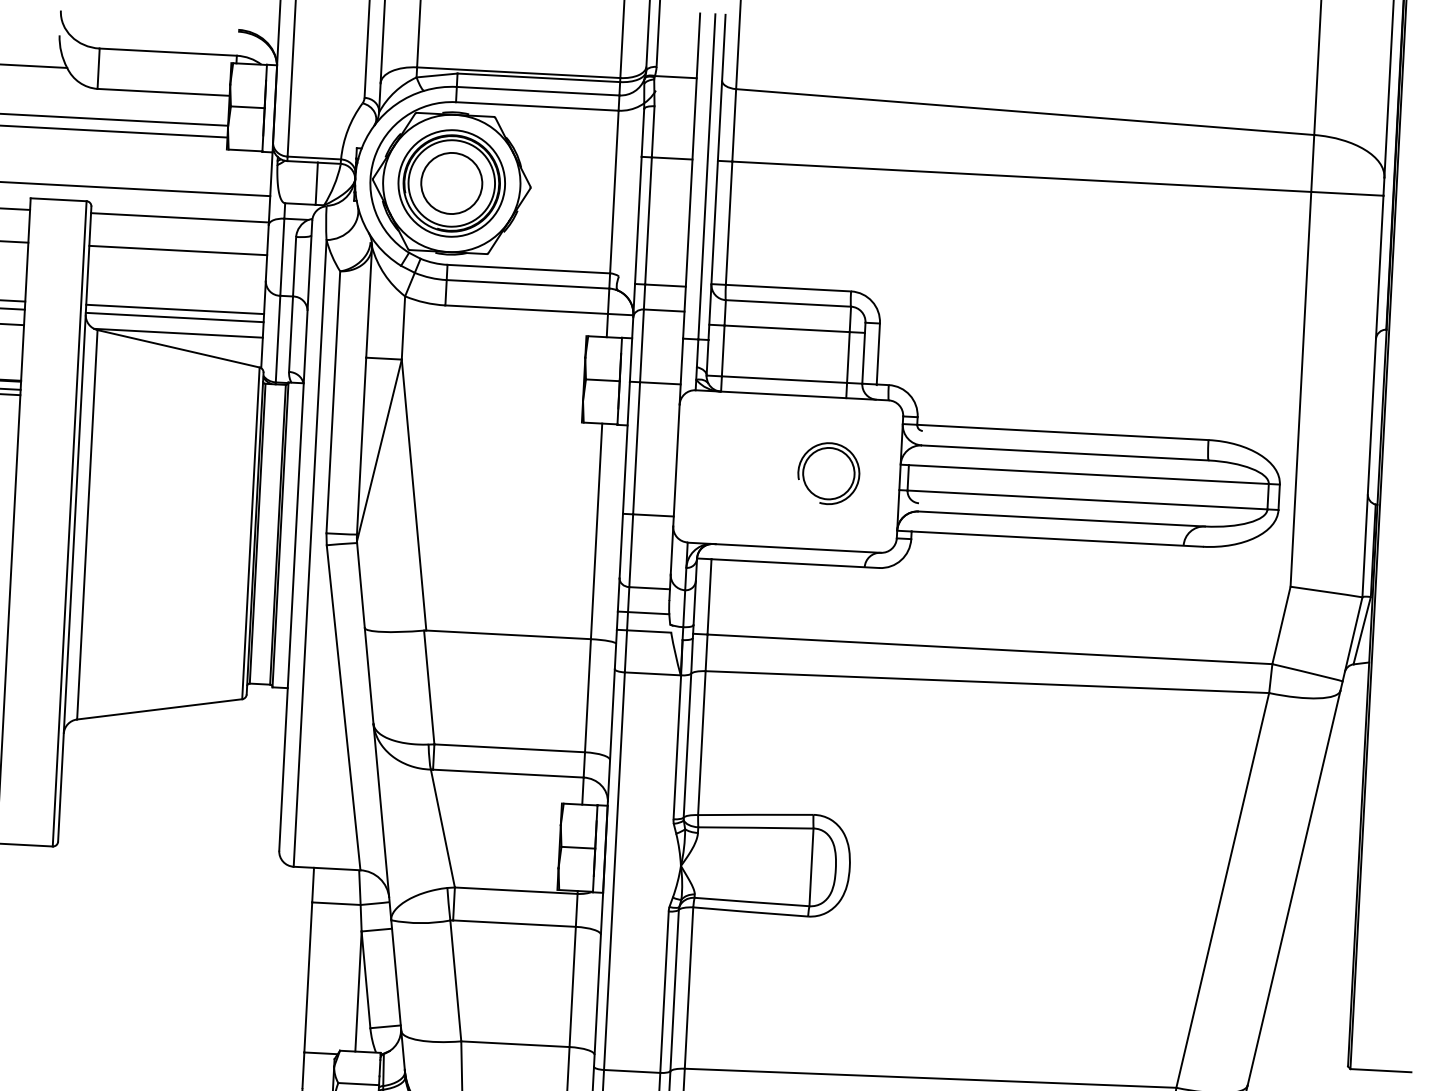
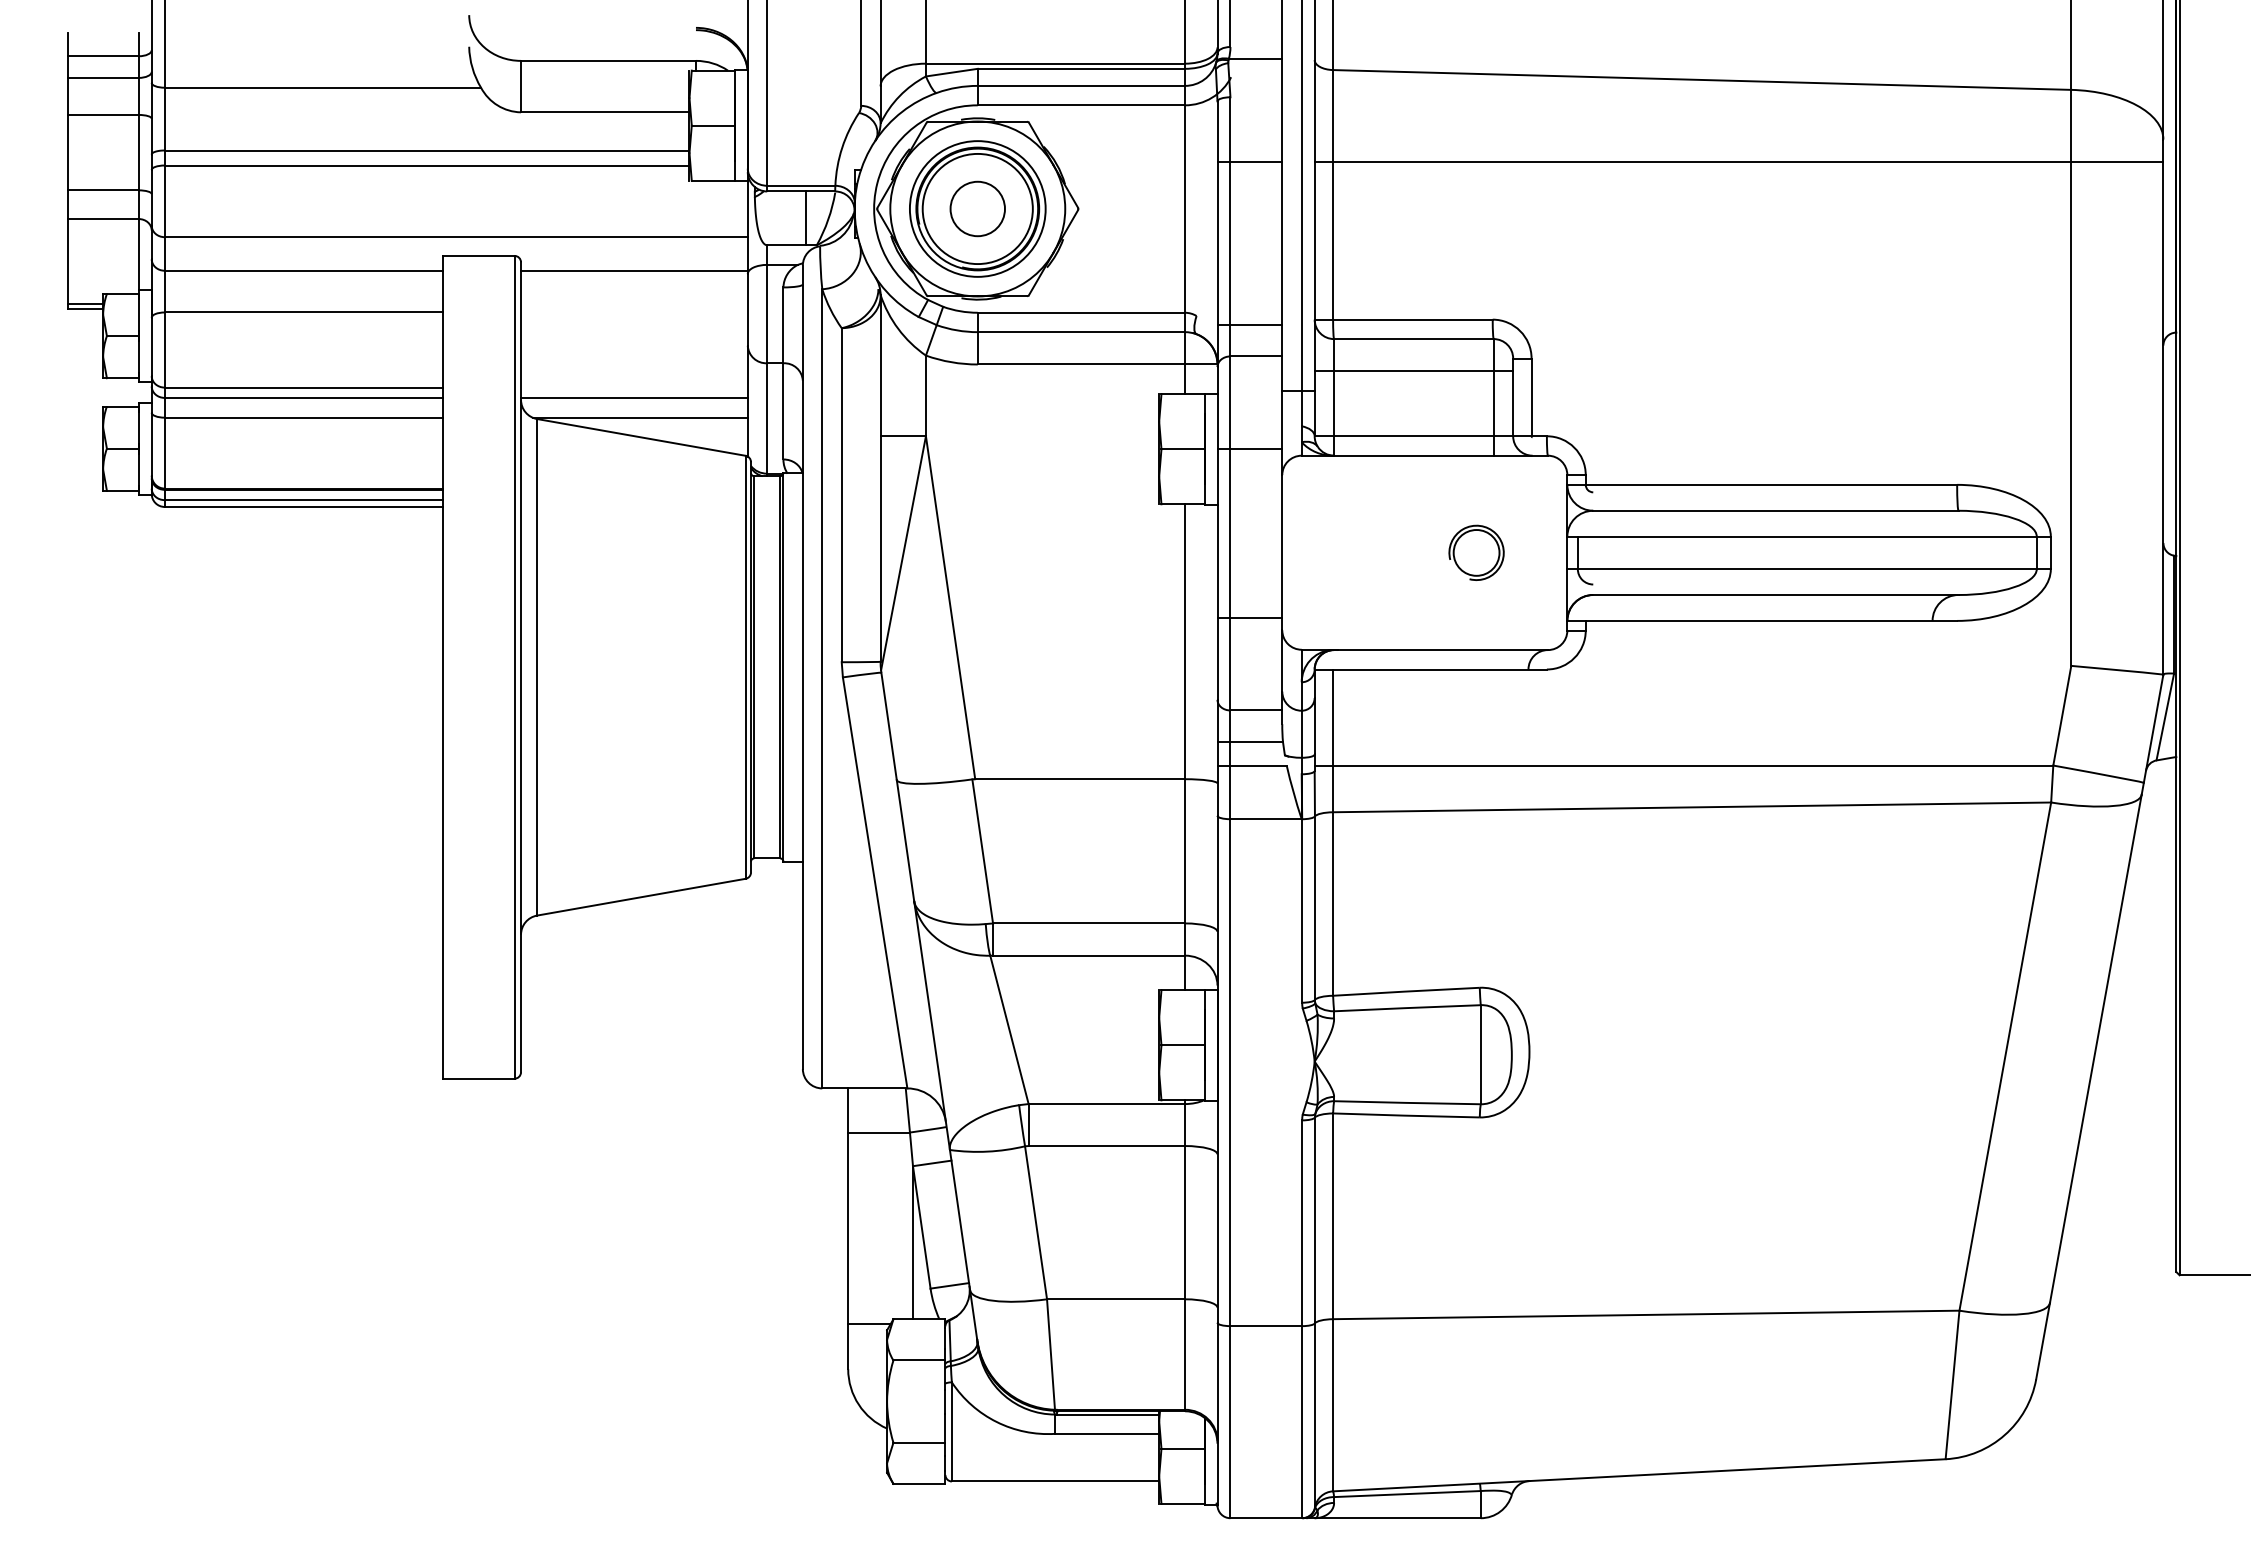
circle: (451, 183) -> (977, 208), size x0.7
line: (178, 250) -> (634, 312), removed
line: (175, 309) -> (634, 387), removed
part: (828, 473) -> (1476, 552), size x0.7

